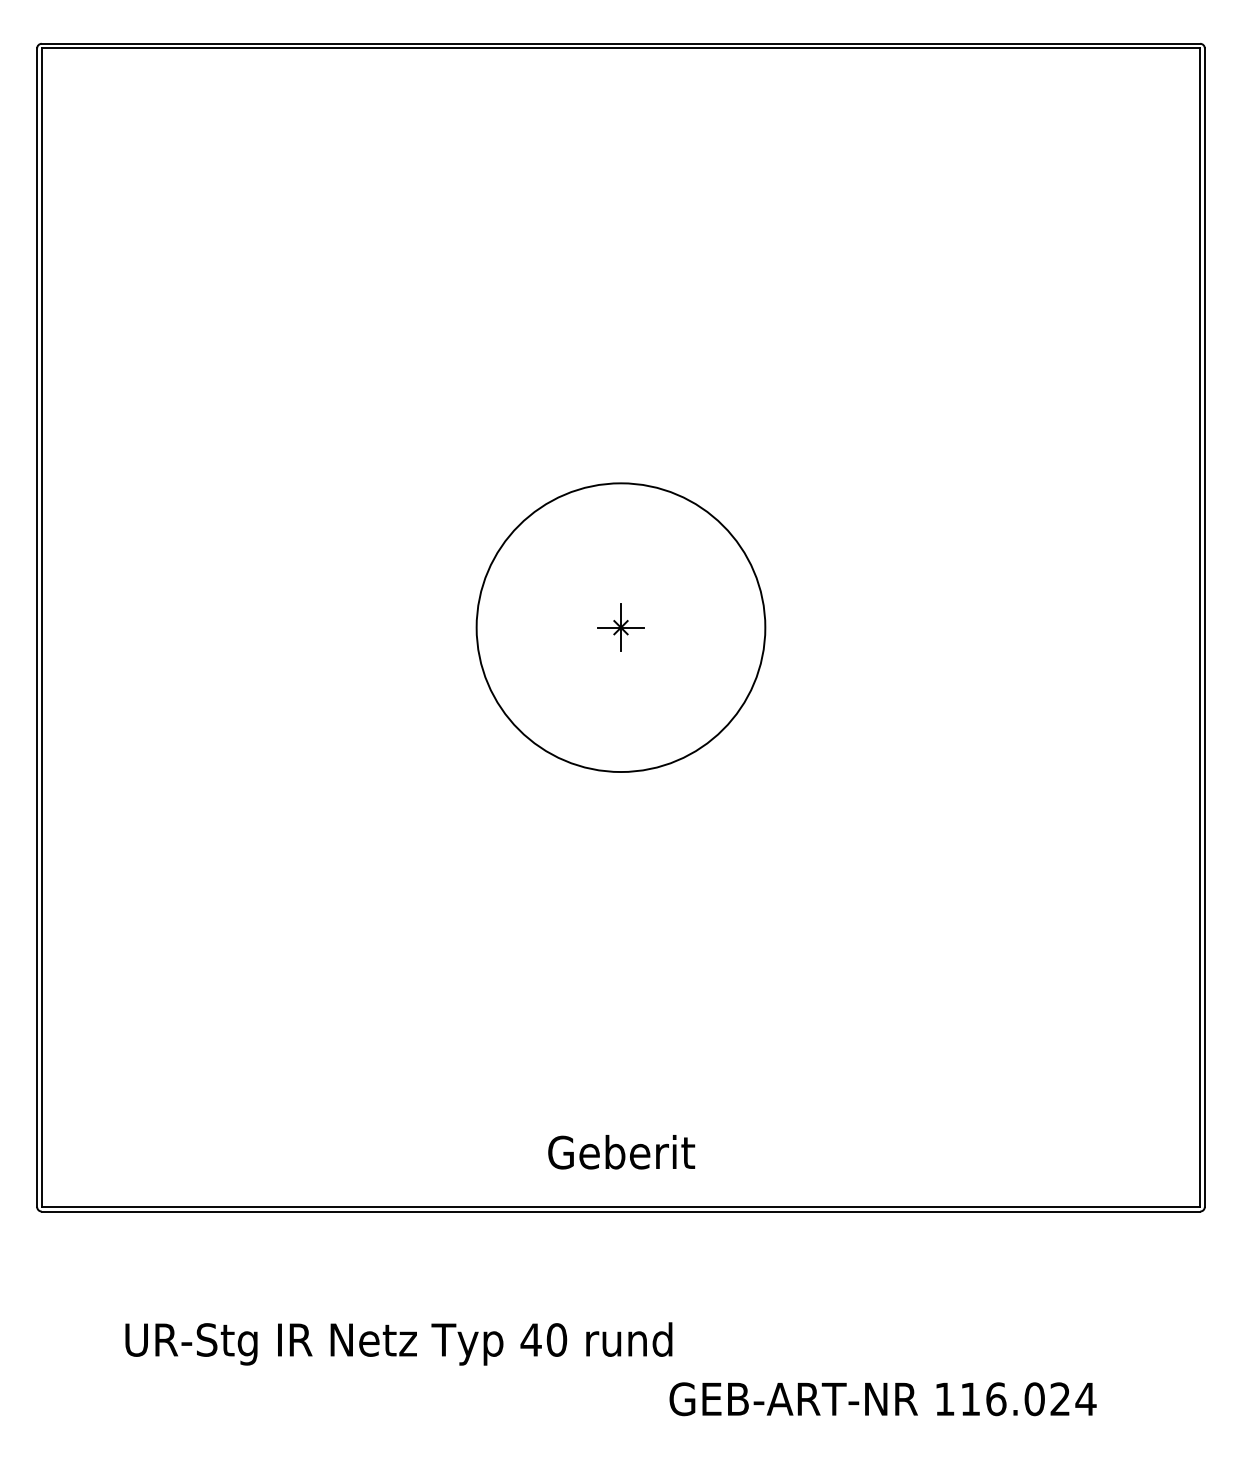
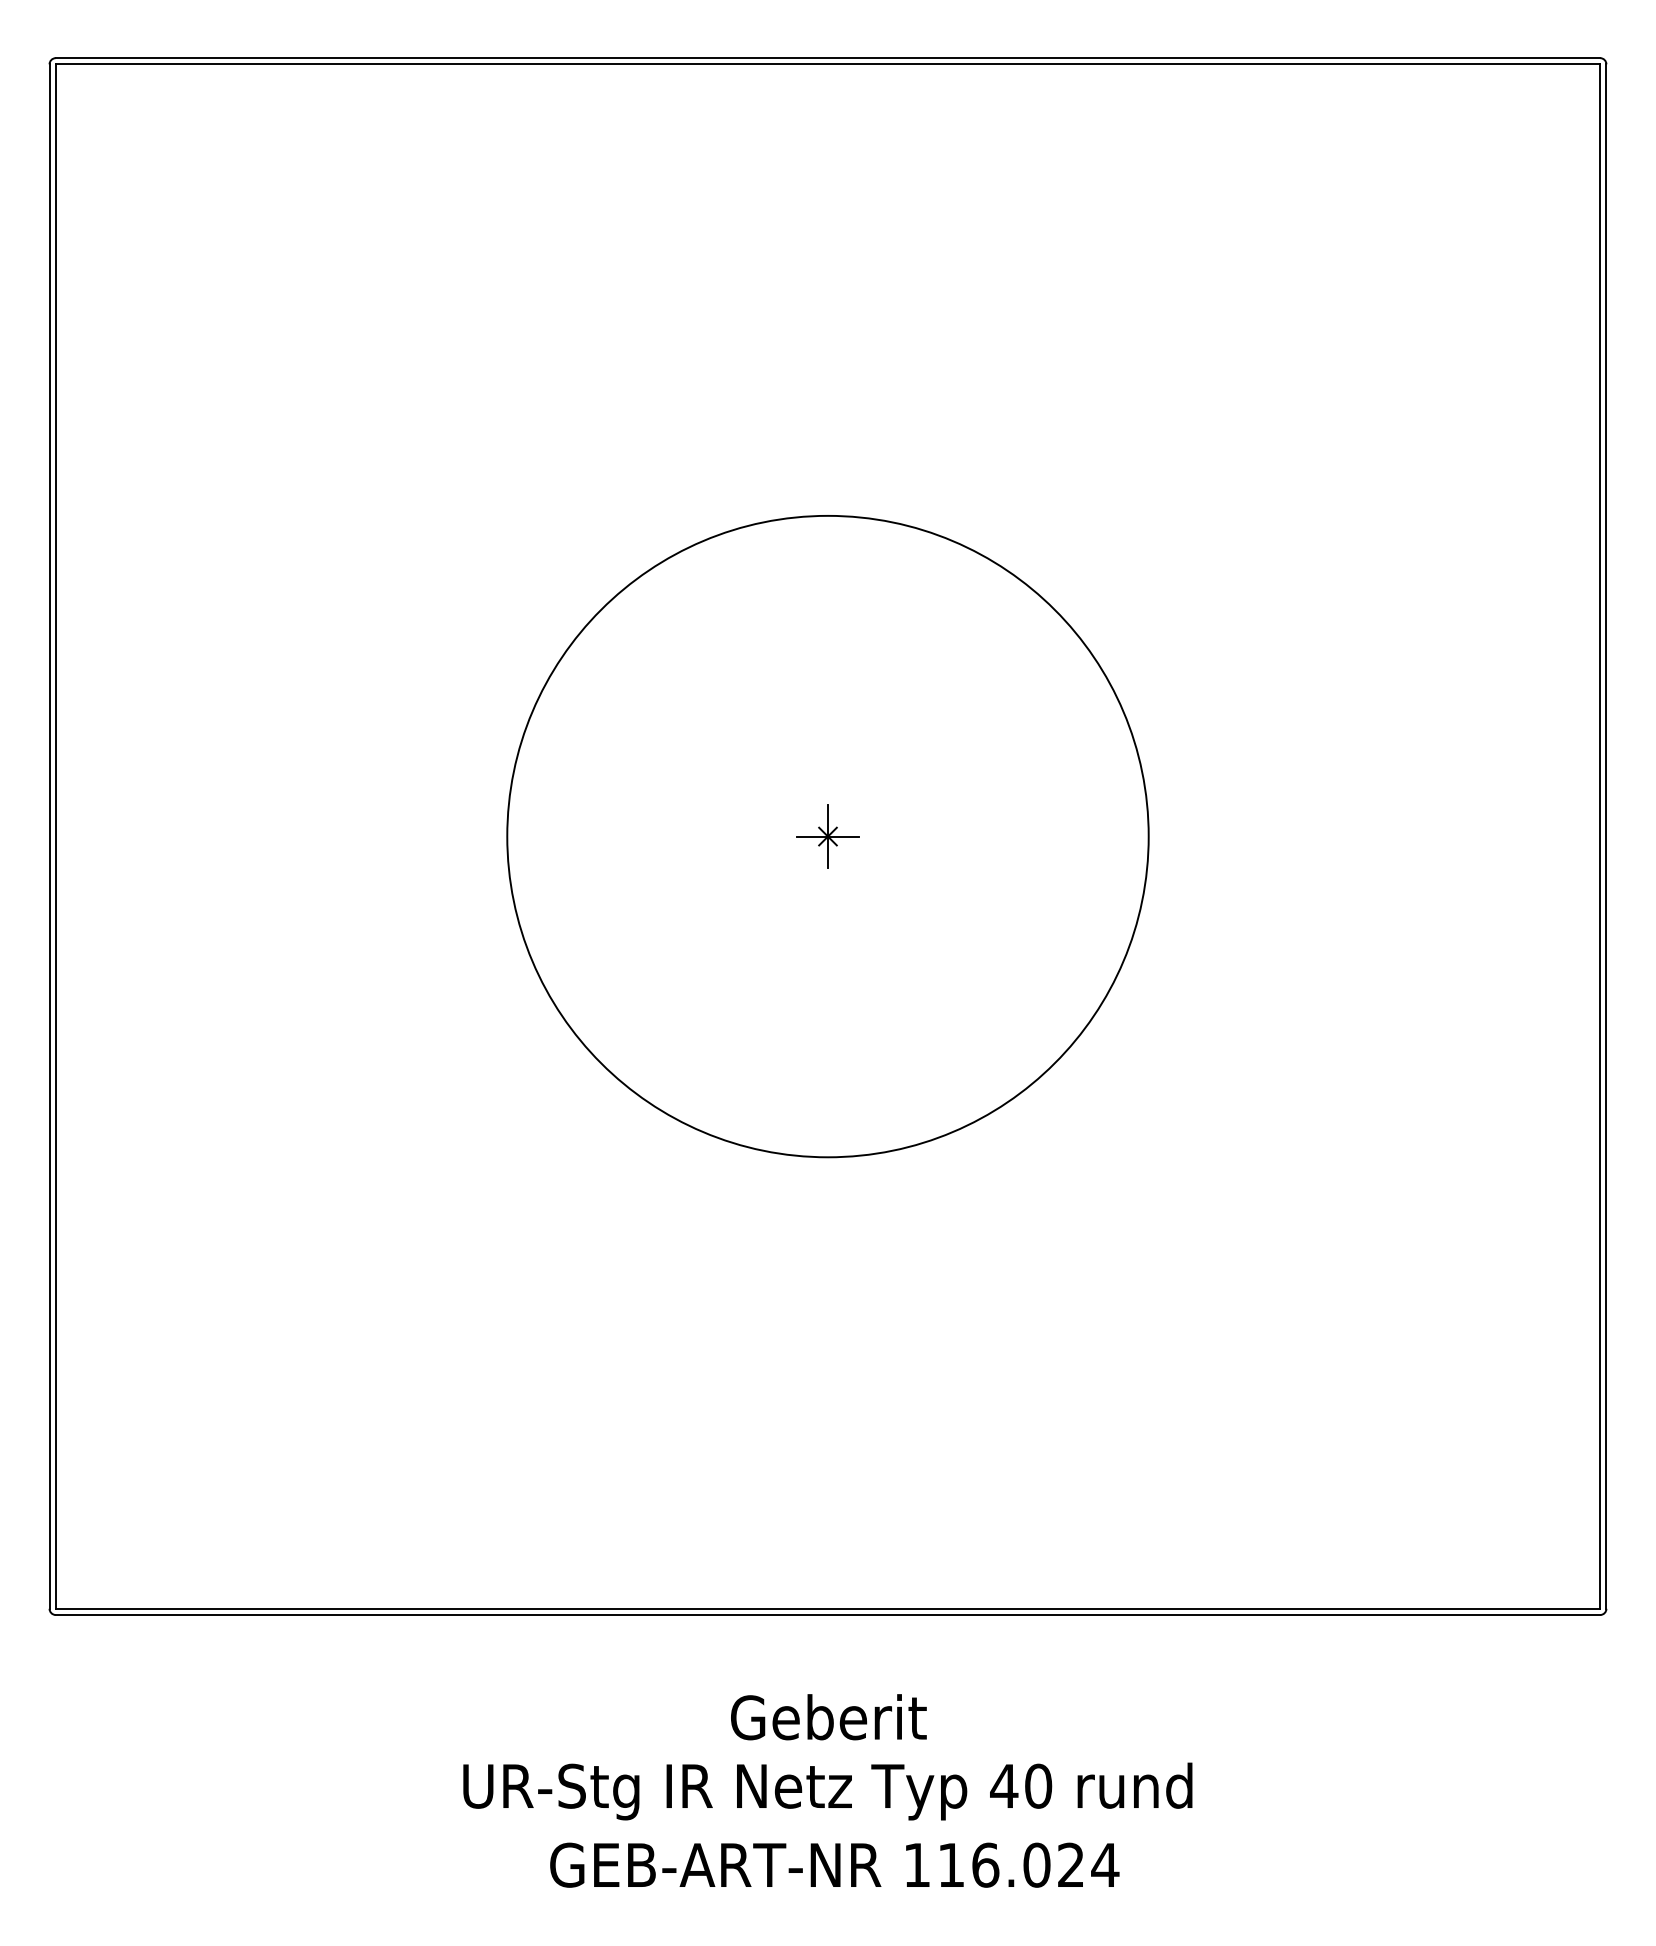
circle: (620, 627) -> (827, 836), size x1.67
text: (621, 1152) -> (828, 1717), moved
text: (398, 1343) -> (827, 1790), moved
text: (882, 1399) -> (833, 1865), moved

